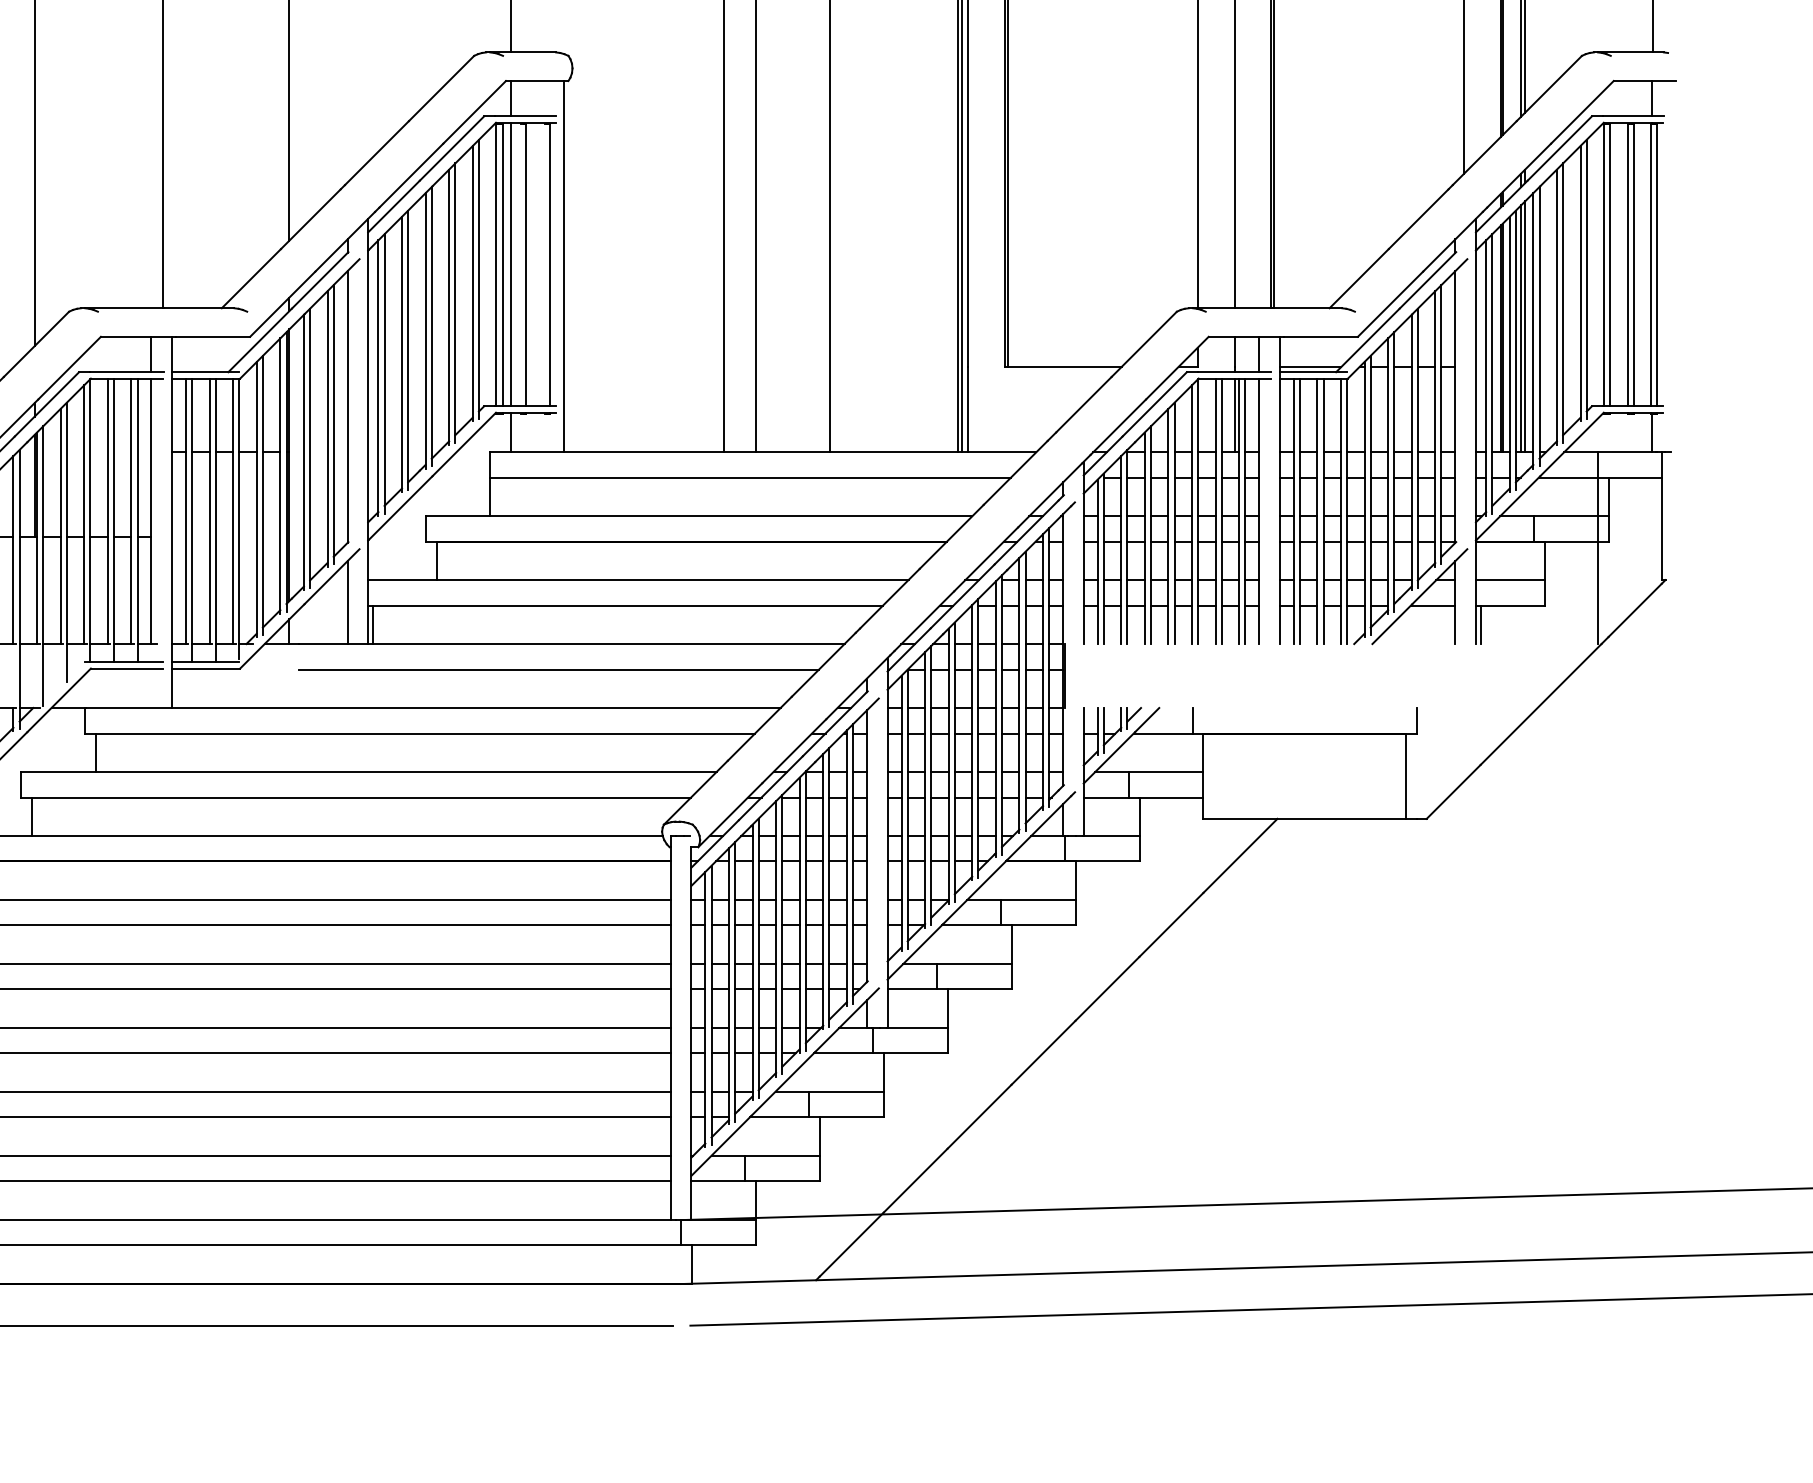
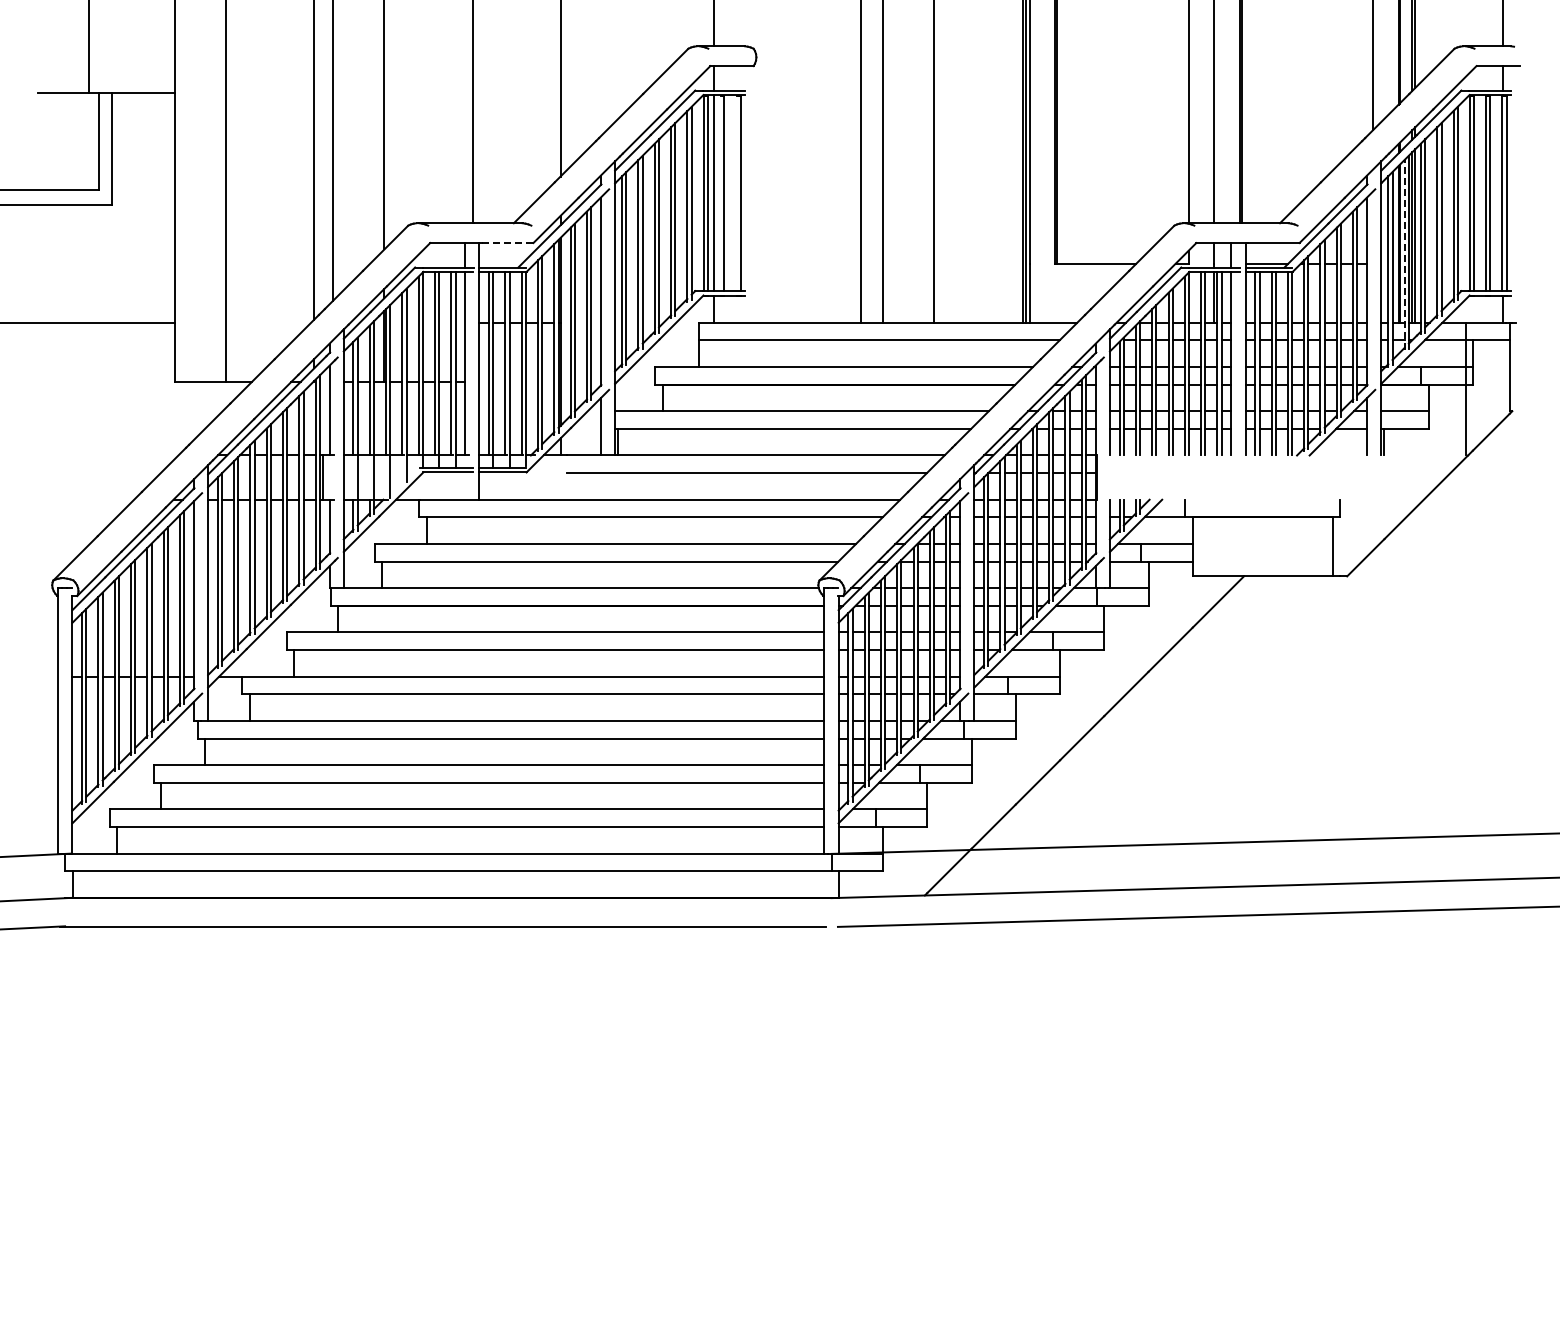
line: (563, 266) -> (750, 194), removed
line: (212, 337) -> (507, 243), solid -> dashed
line: (1509, 353) -> (1404, 254), solid -> dashed

